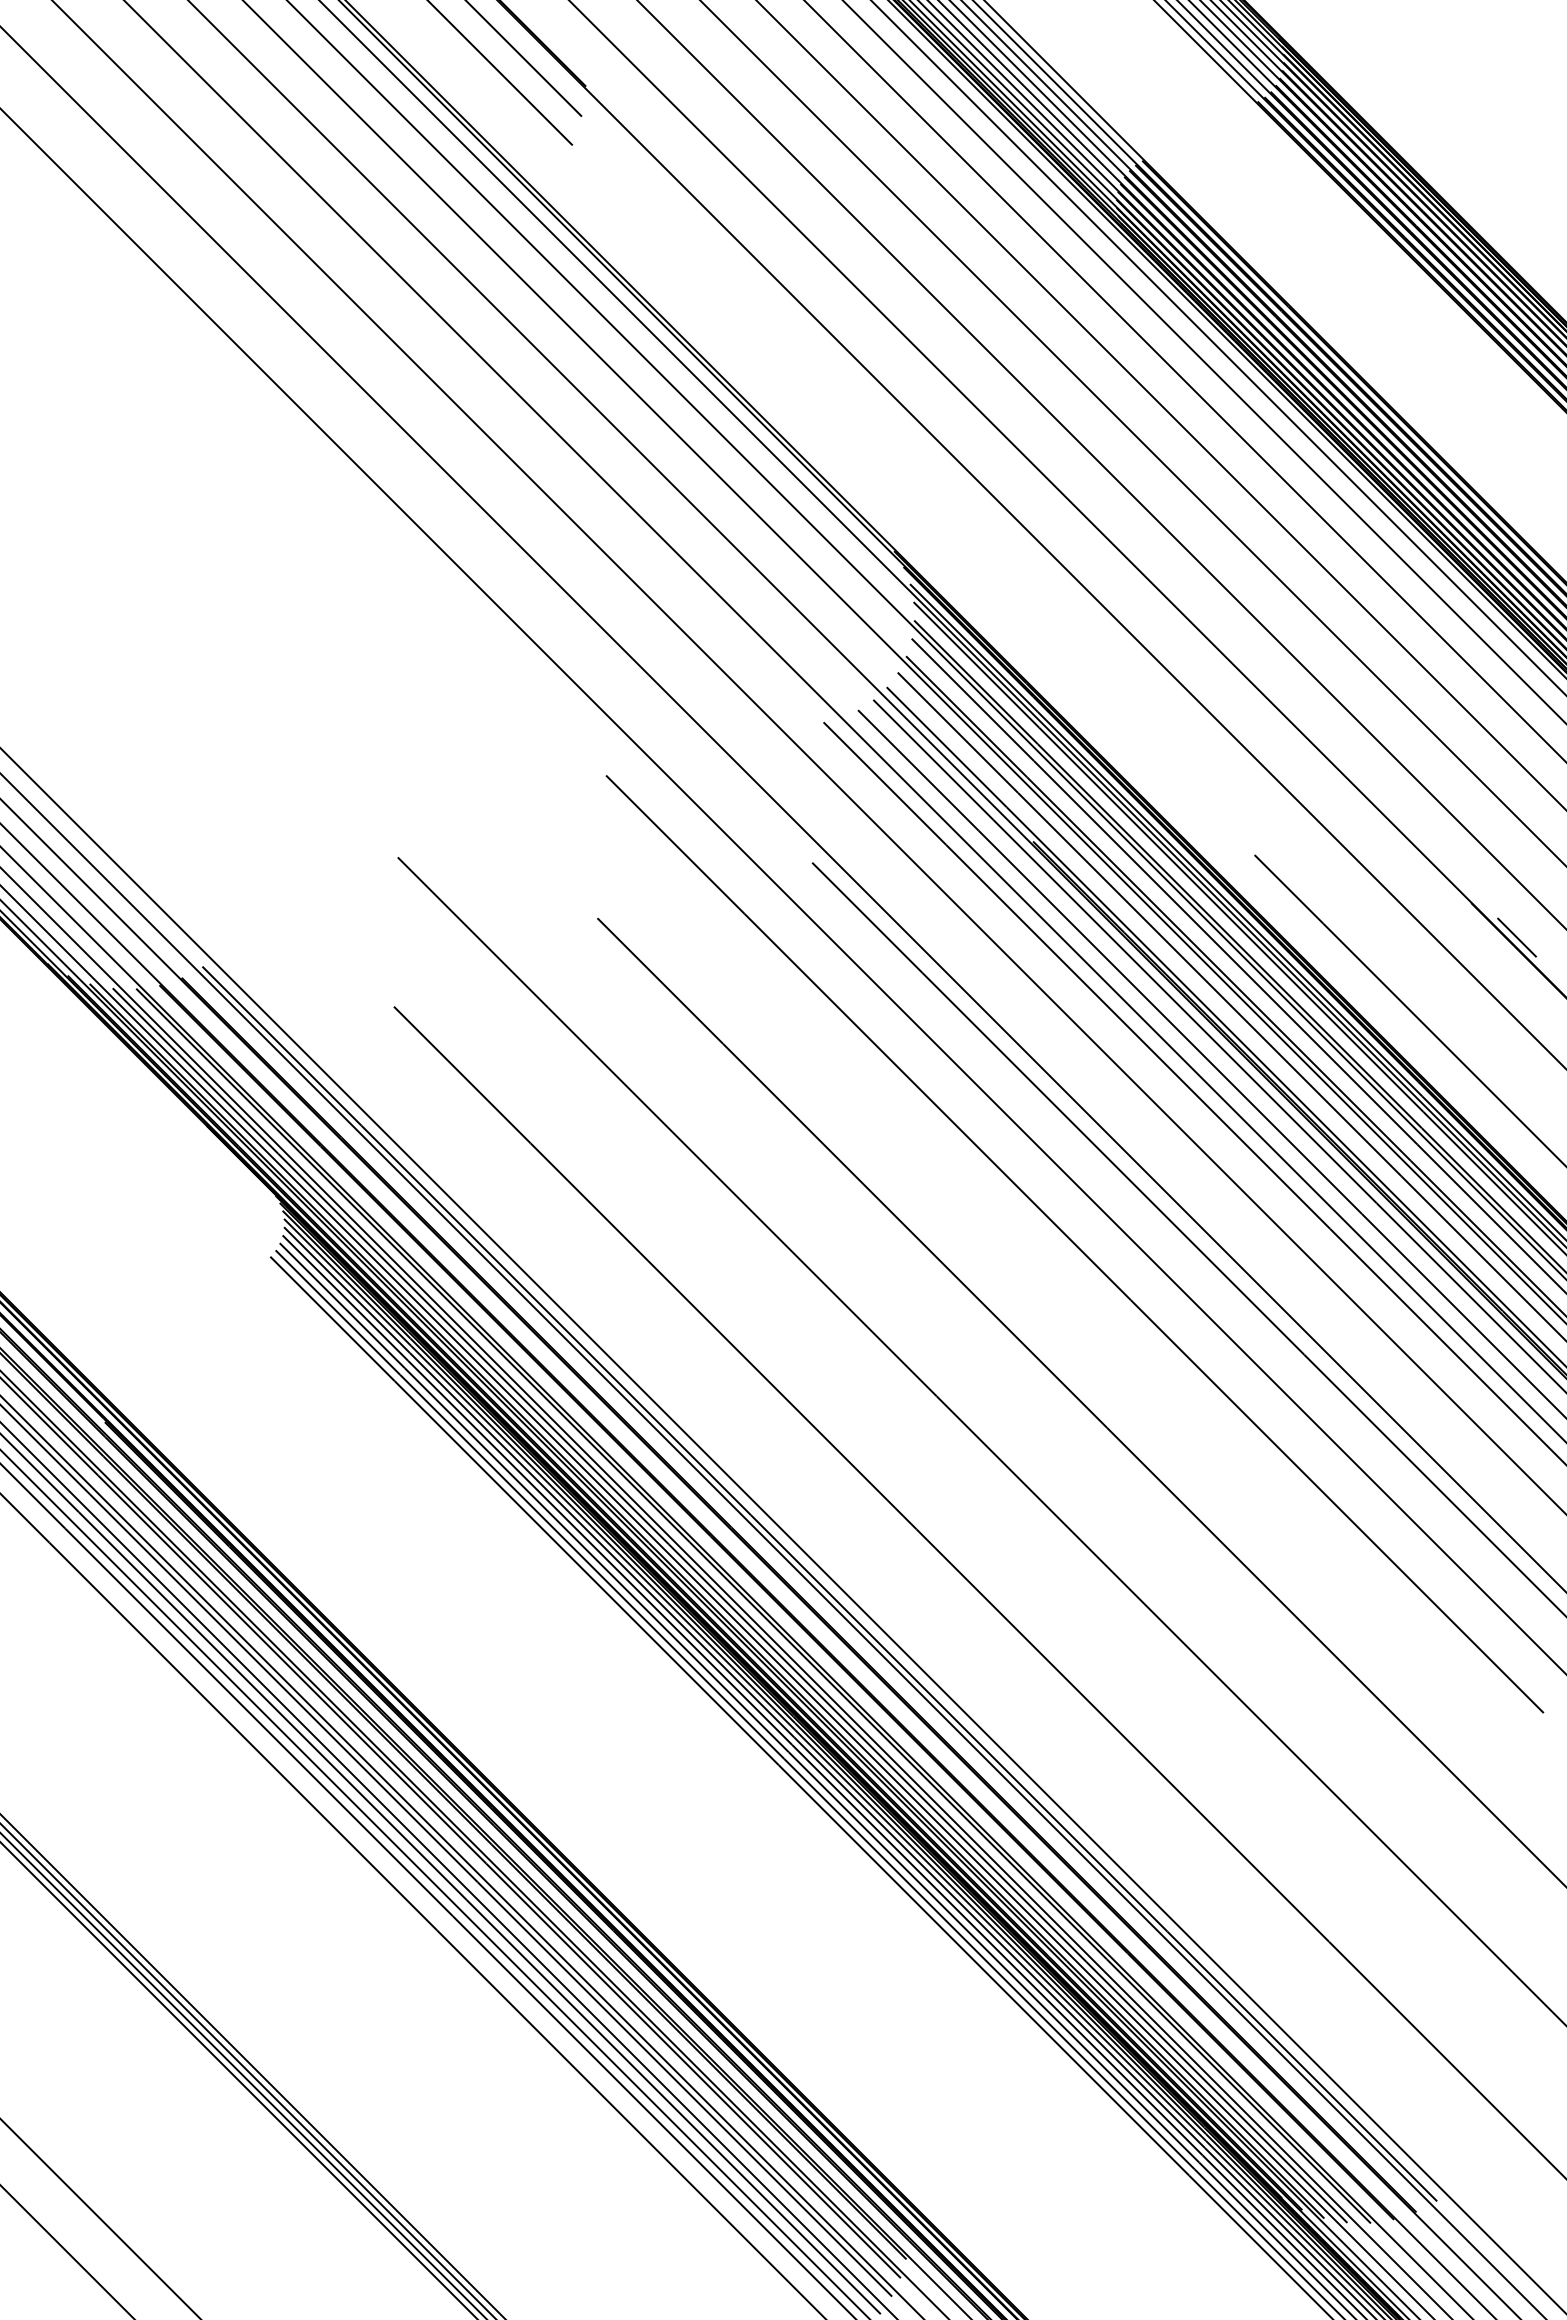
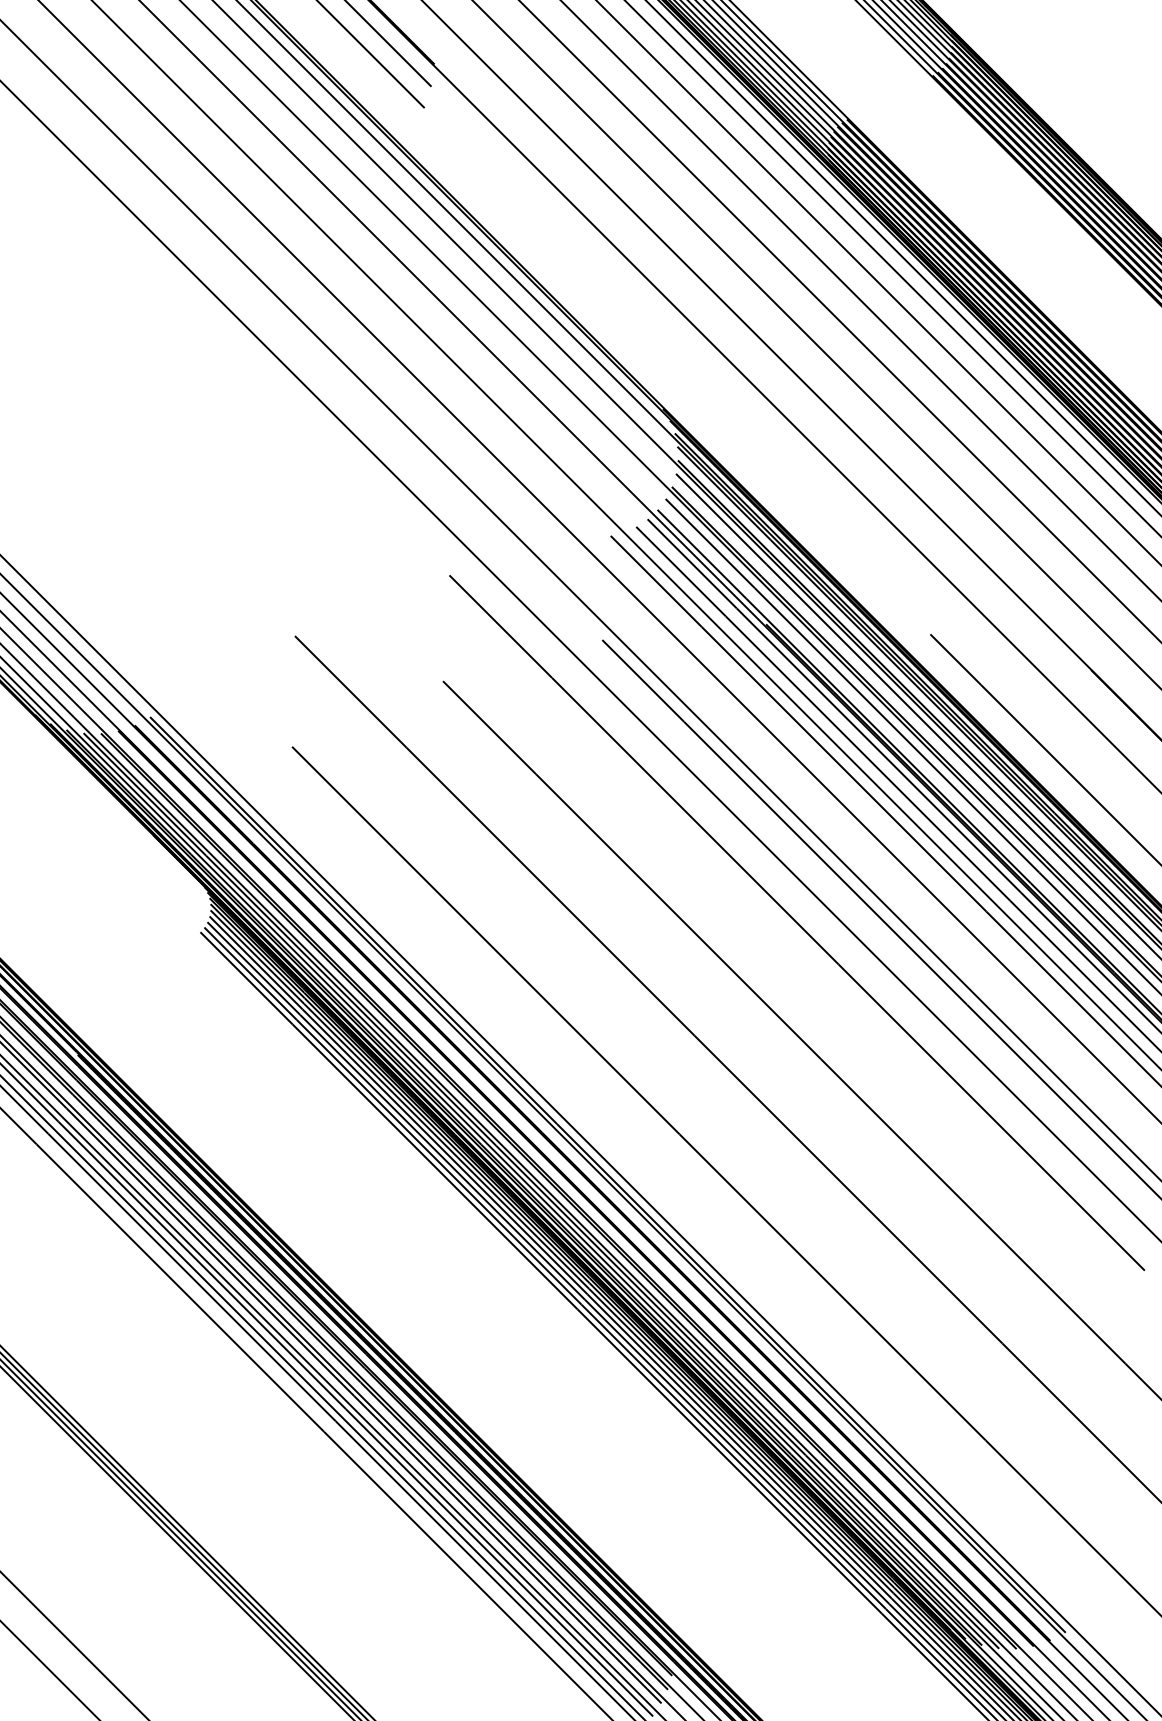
line: (1516, 937) -> (1124, 695), removed

